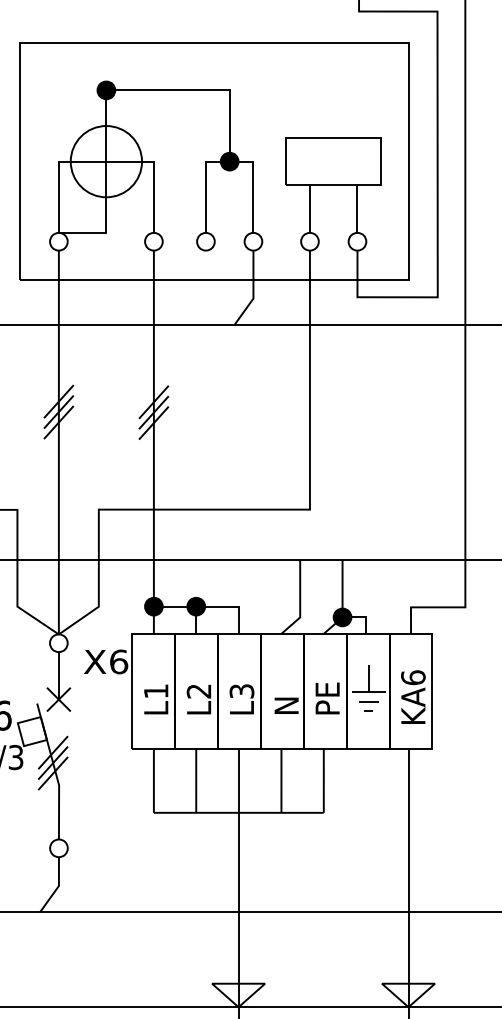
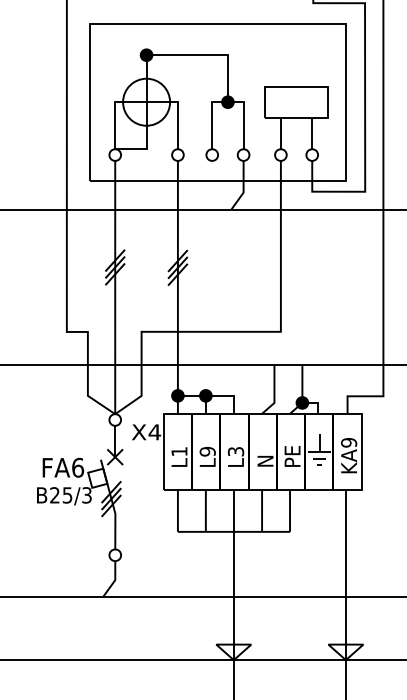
text: (118, 662) -> (154, 432), X6 -> X4
text: (413, 677) -> (349, 442), KA6 -> KA9
text: (198, 691) -> (207, 451), L2 -> L9

